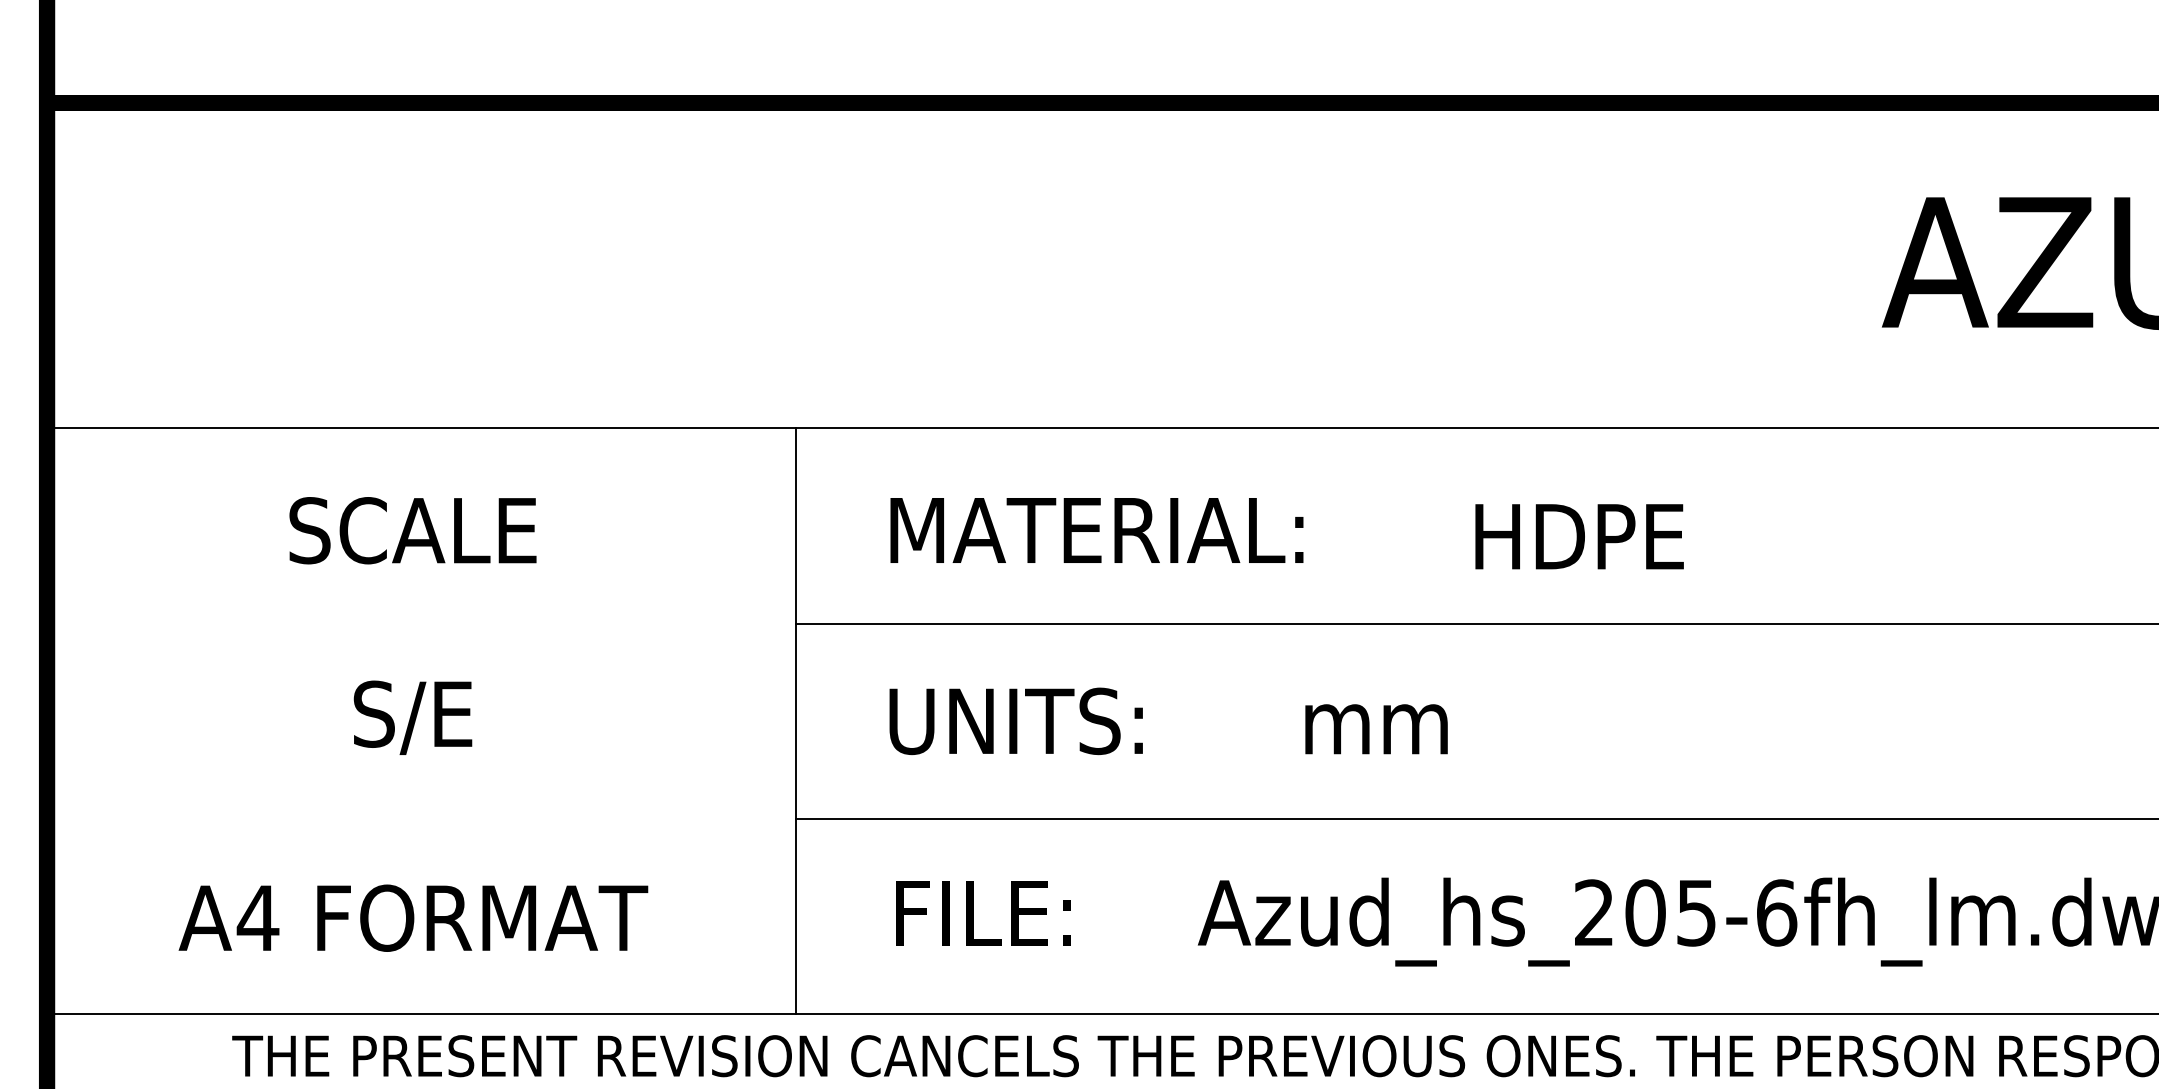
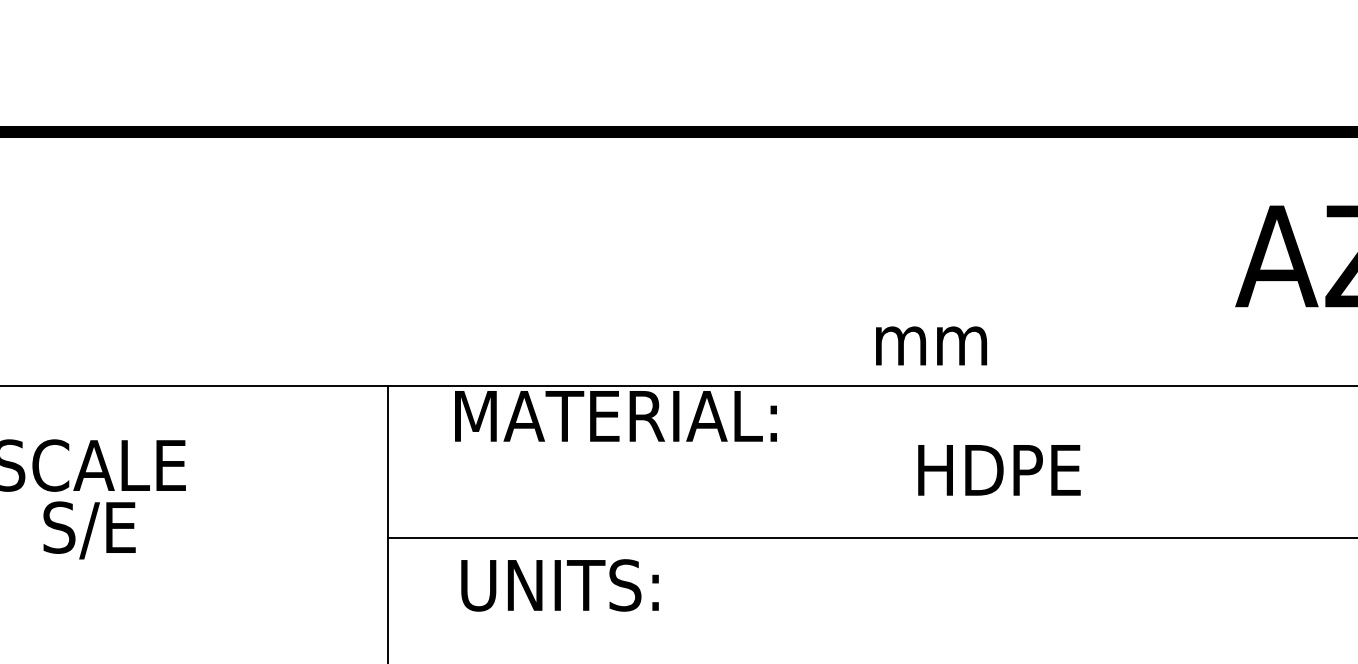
text: (1096, 530) -> (615, 416), moved
text: (412, 717) -> (89, 530), moved
text: (1015, 721) -> (559, 585), moved
text: (1376, 729) -> (931, 346), moved

